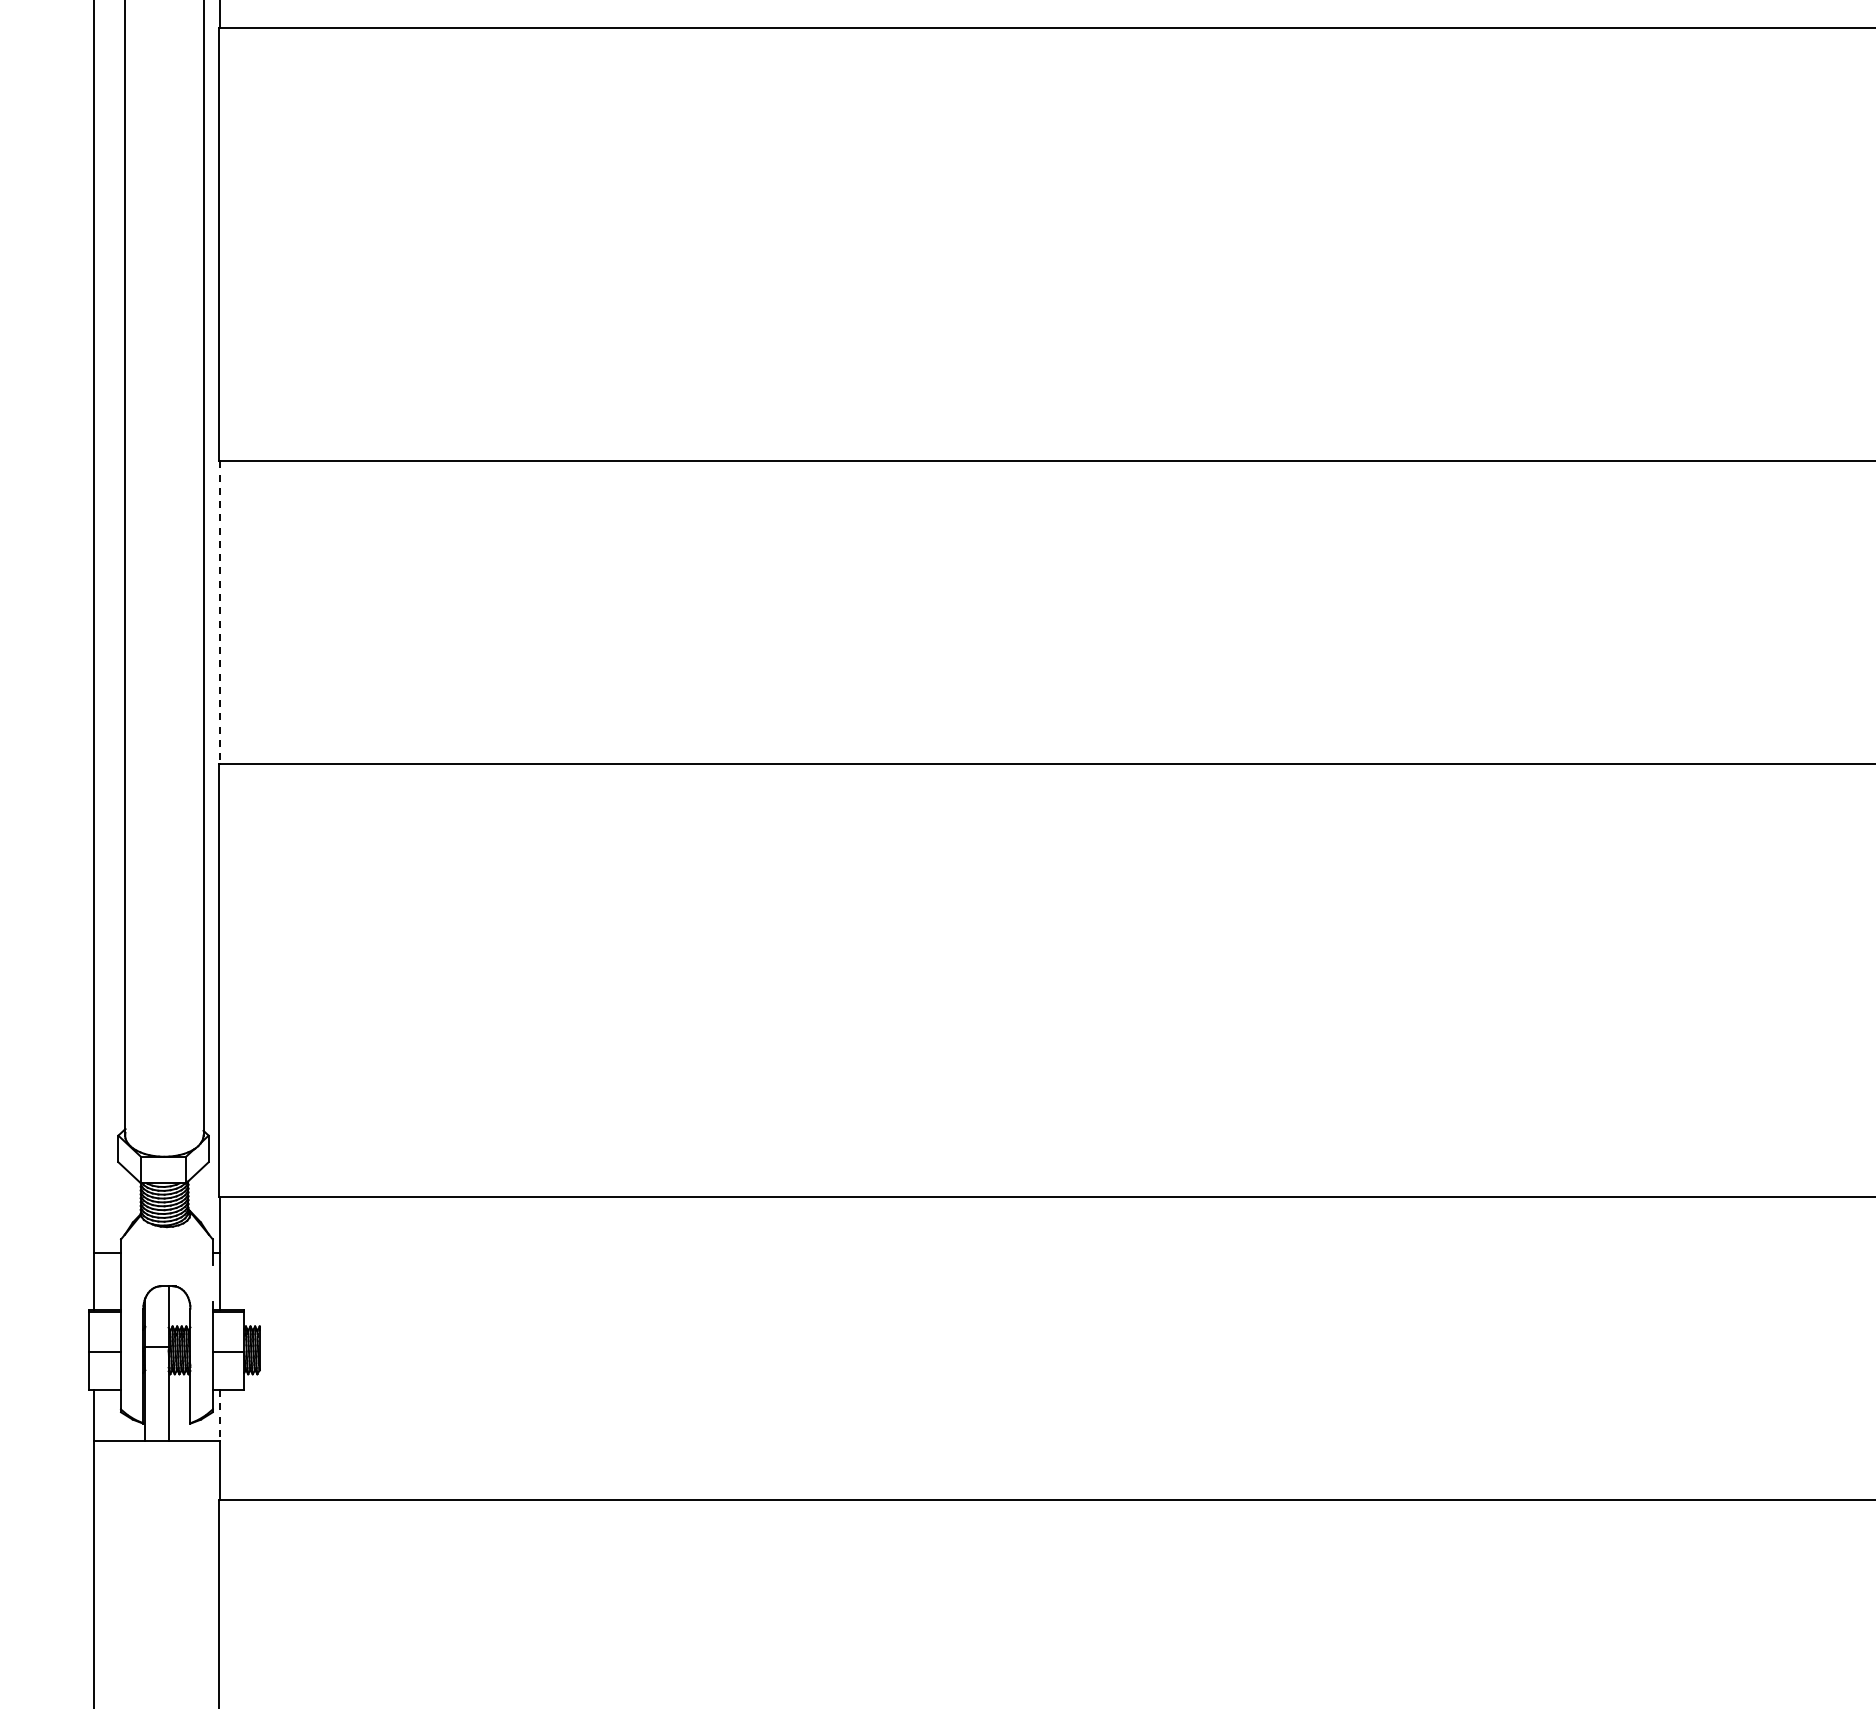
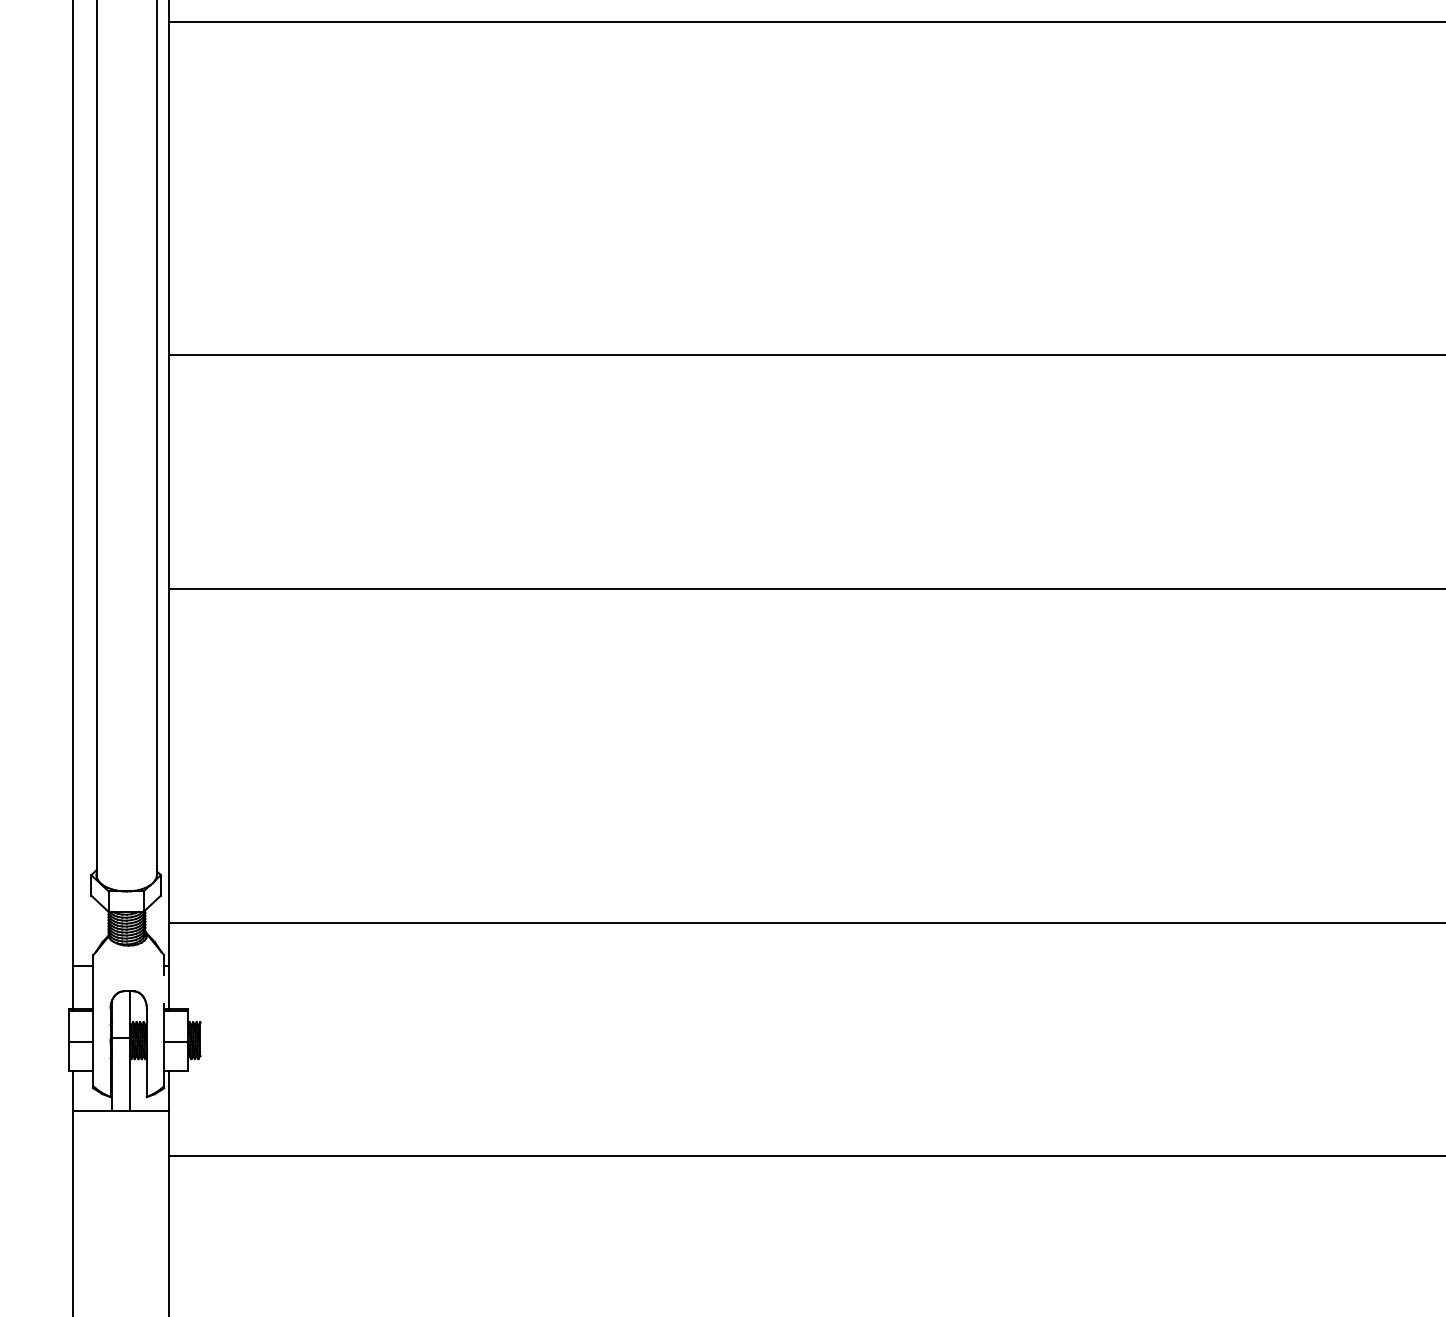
line: (219, 613) -> (169, 472), dashed -> solid
line: (219, 1415) -> (169, 1090), dashed -> solid

